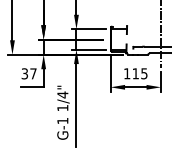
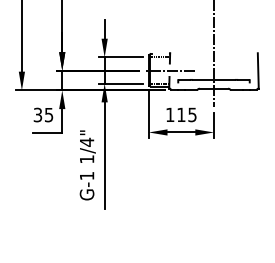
line: (126, 39) -> (169, 70), added
text: (33, 74) -> (49, 115), 37 -> 35

